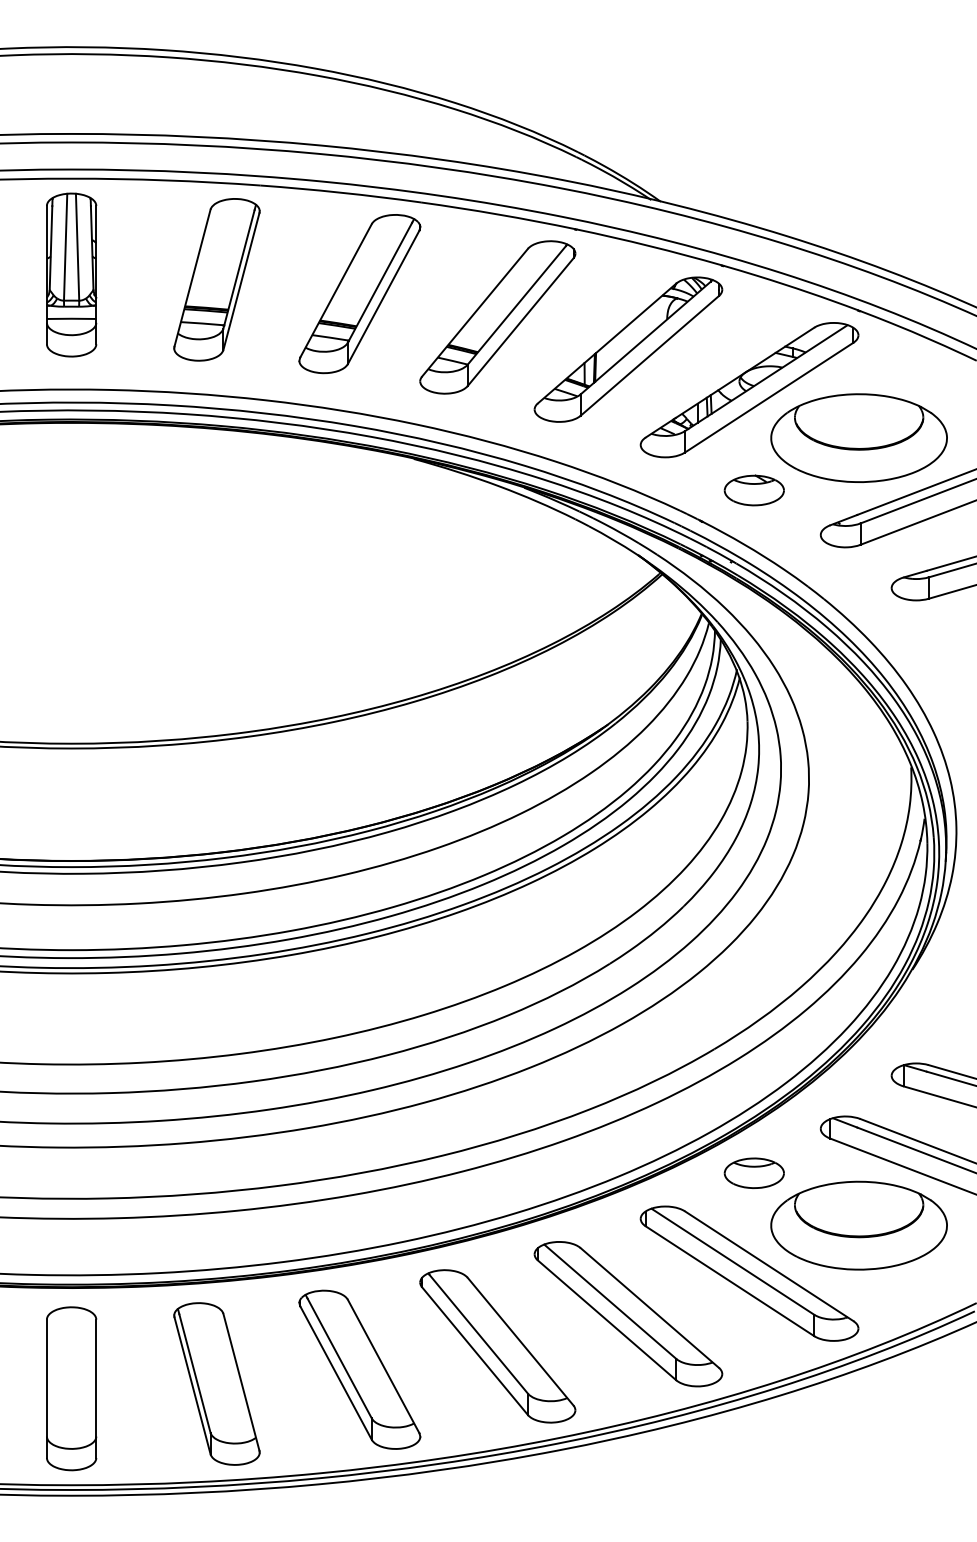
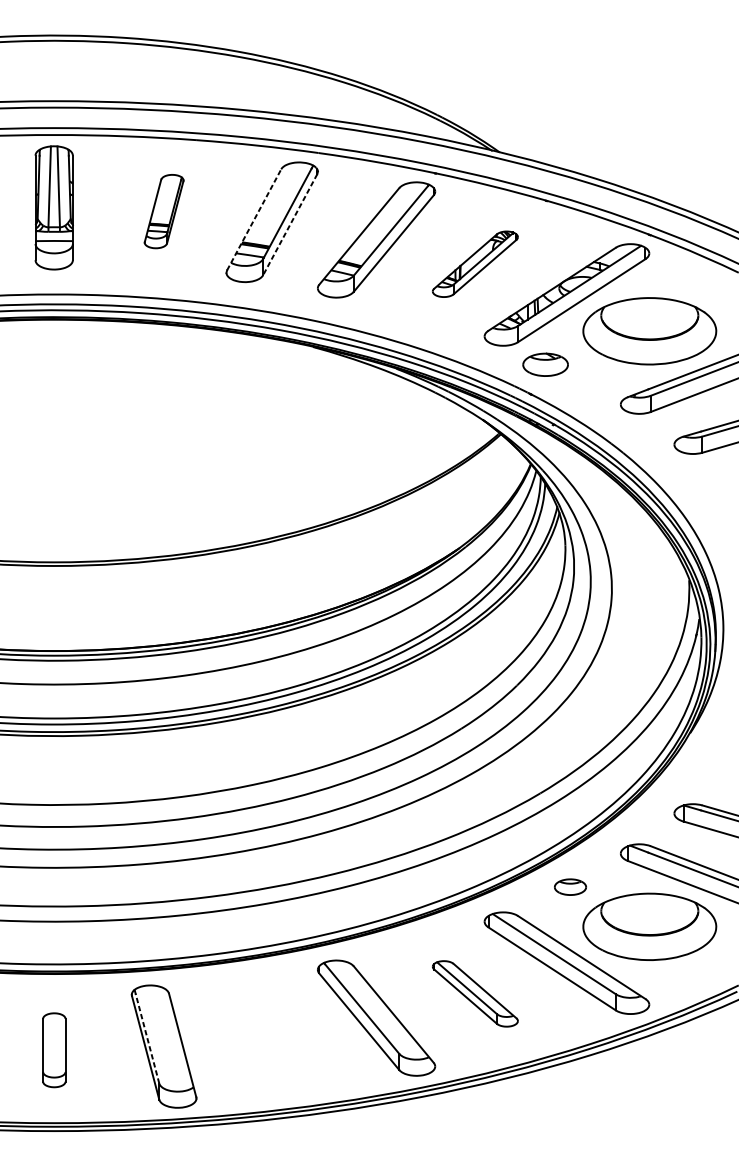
part: (216, 279) -> (163, 211), size x0.6
line: (336, 290) -> (254, 219), solid -> dashed
line: (383, 297) -> (290, 224), solid -> dashed
part: (628, 349) -> (475, 264), size x0.6
part: (753, 490) -> (544, 364), moved
part: (753, 1172) -> (569, 886), size x0.7
part: (628, 1314) -> (475, 994), size x0.6
part: (359, 1369) -> (271, 1035), removed
line: (194, 1373) -> (147, 1038), solid -> dashed
part: (71, 1388) -> (54, 1050), size x0.6

